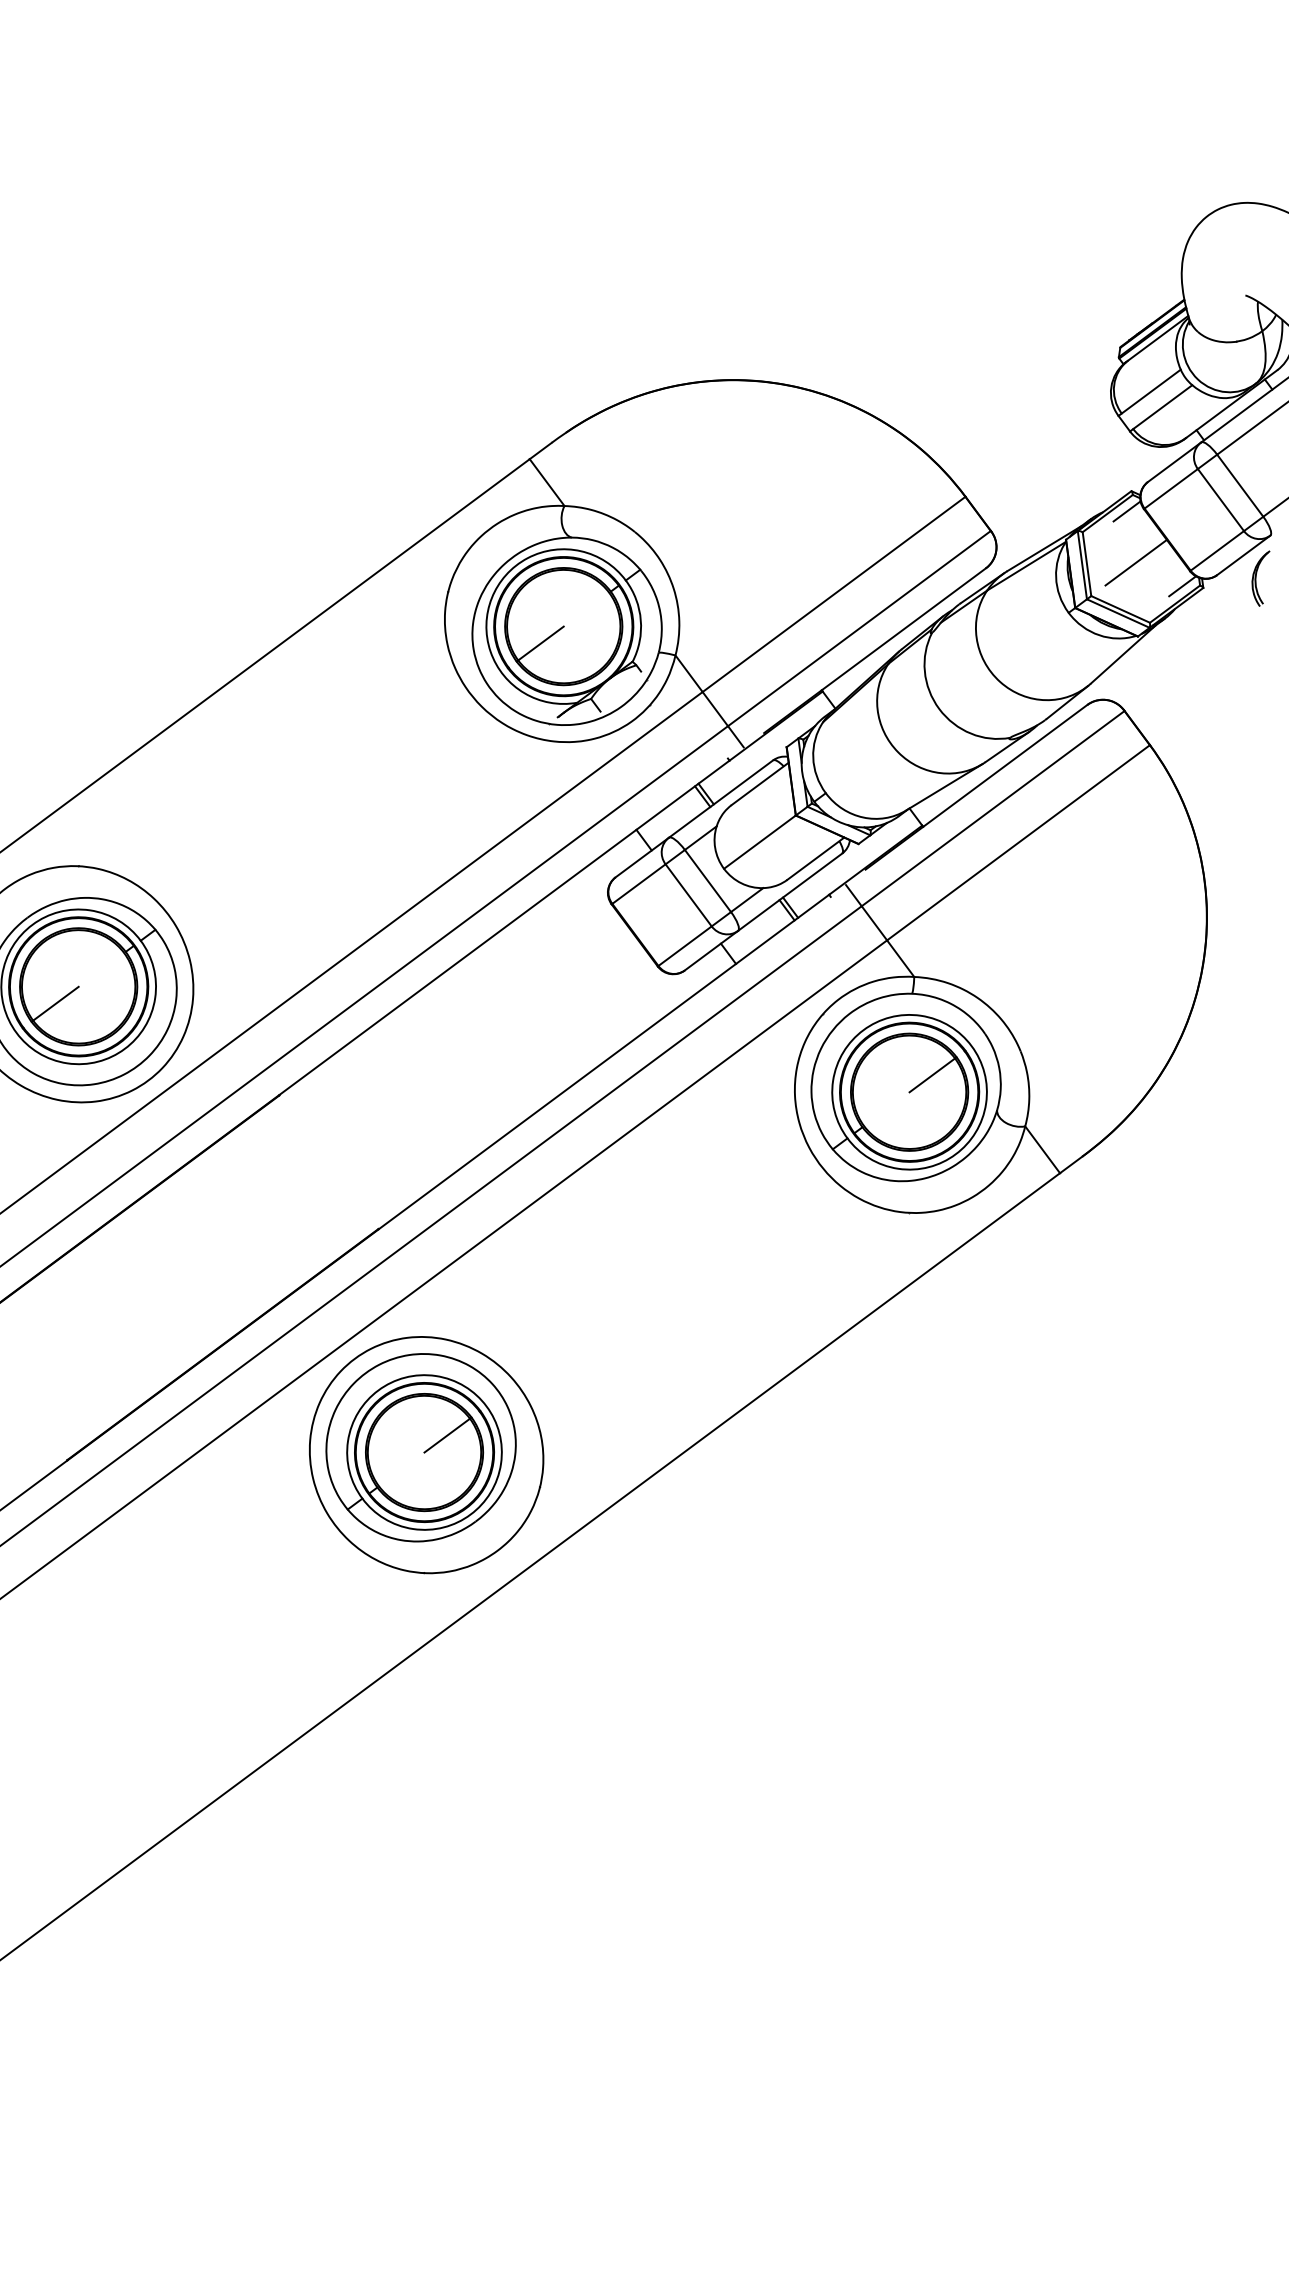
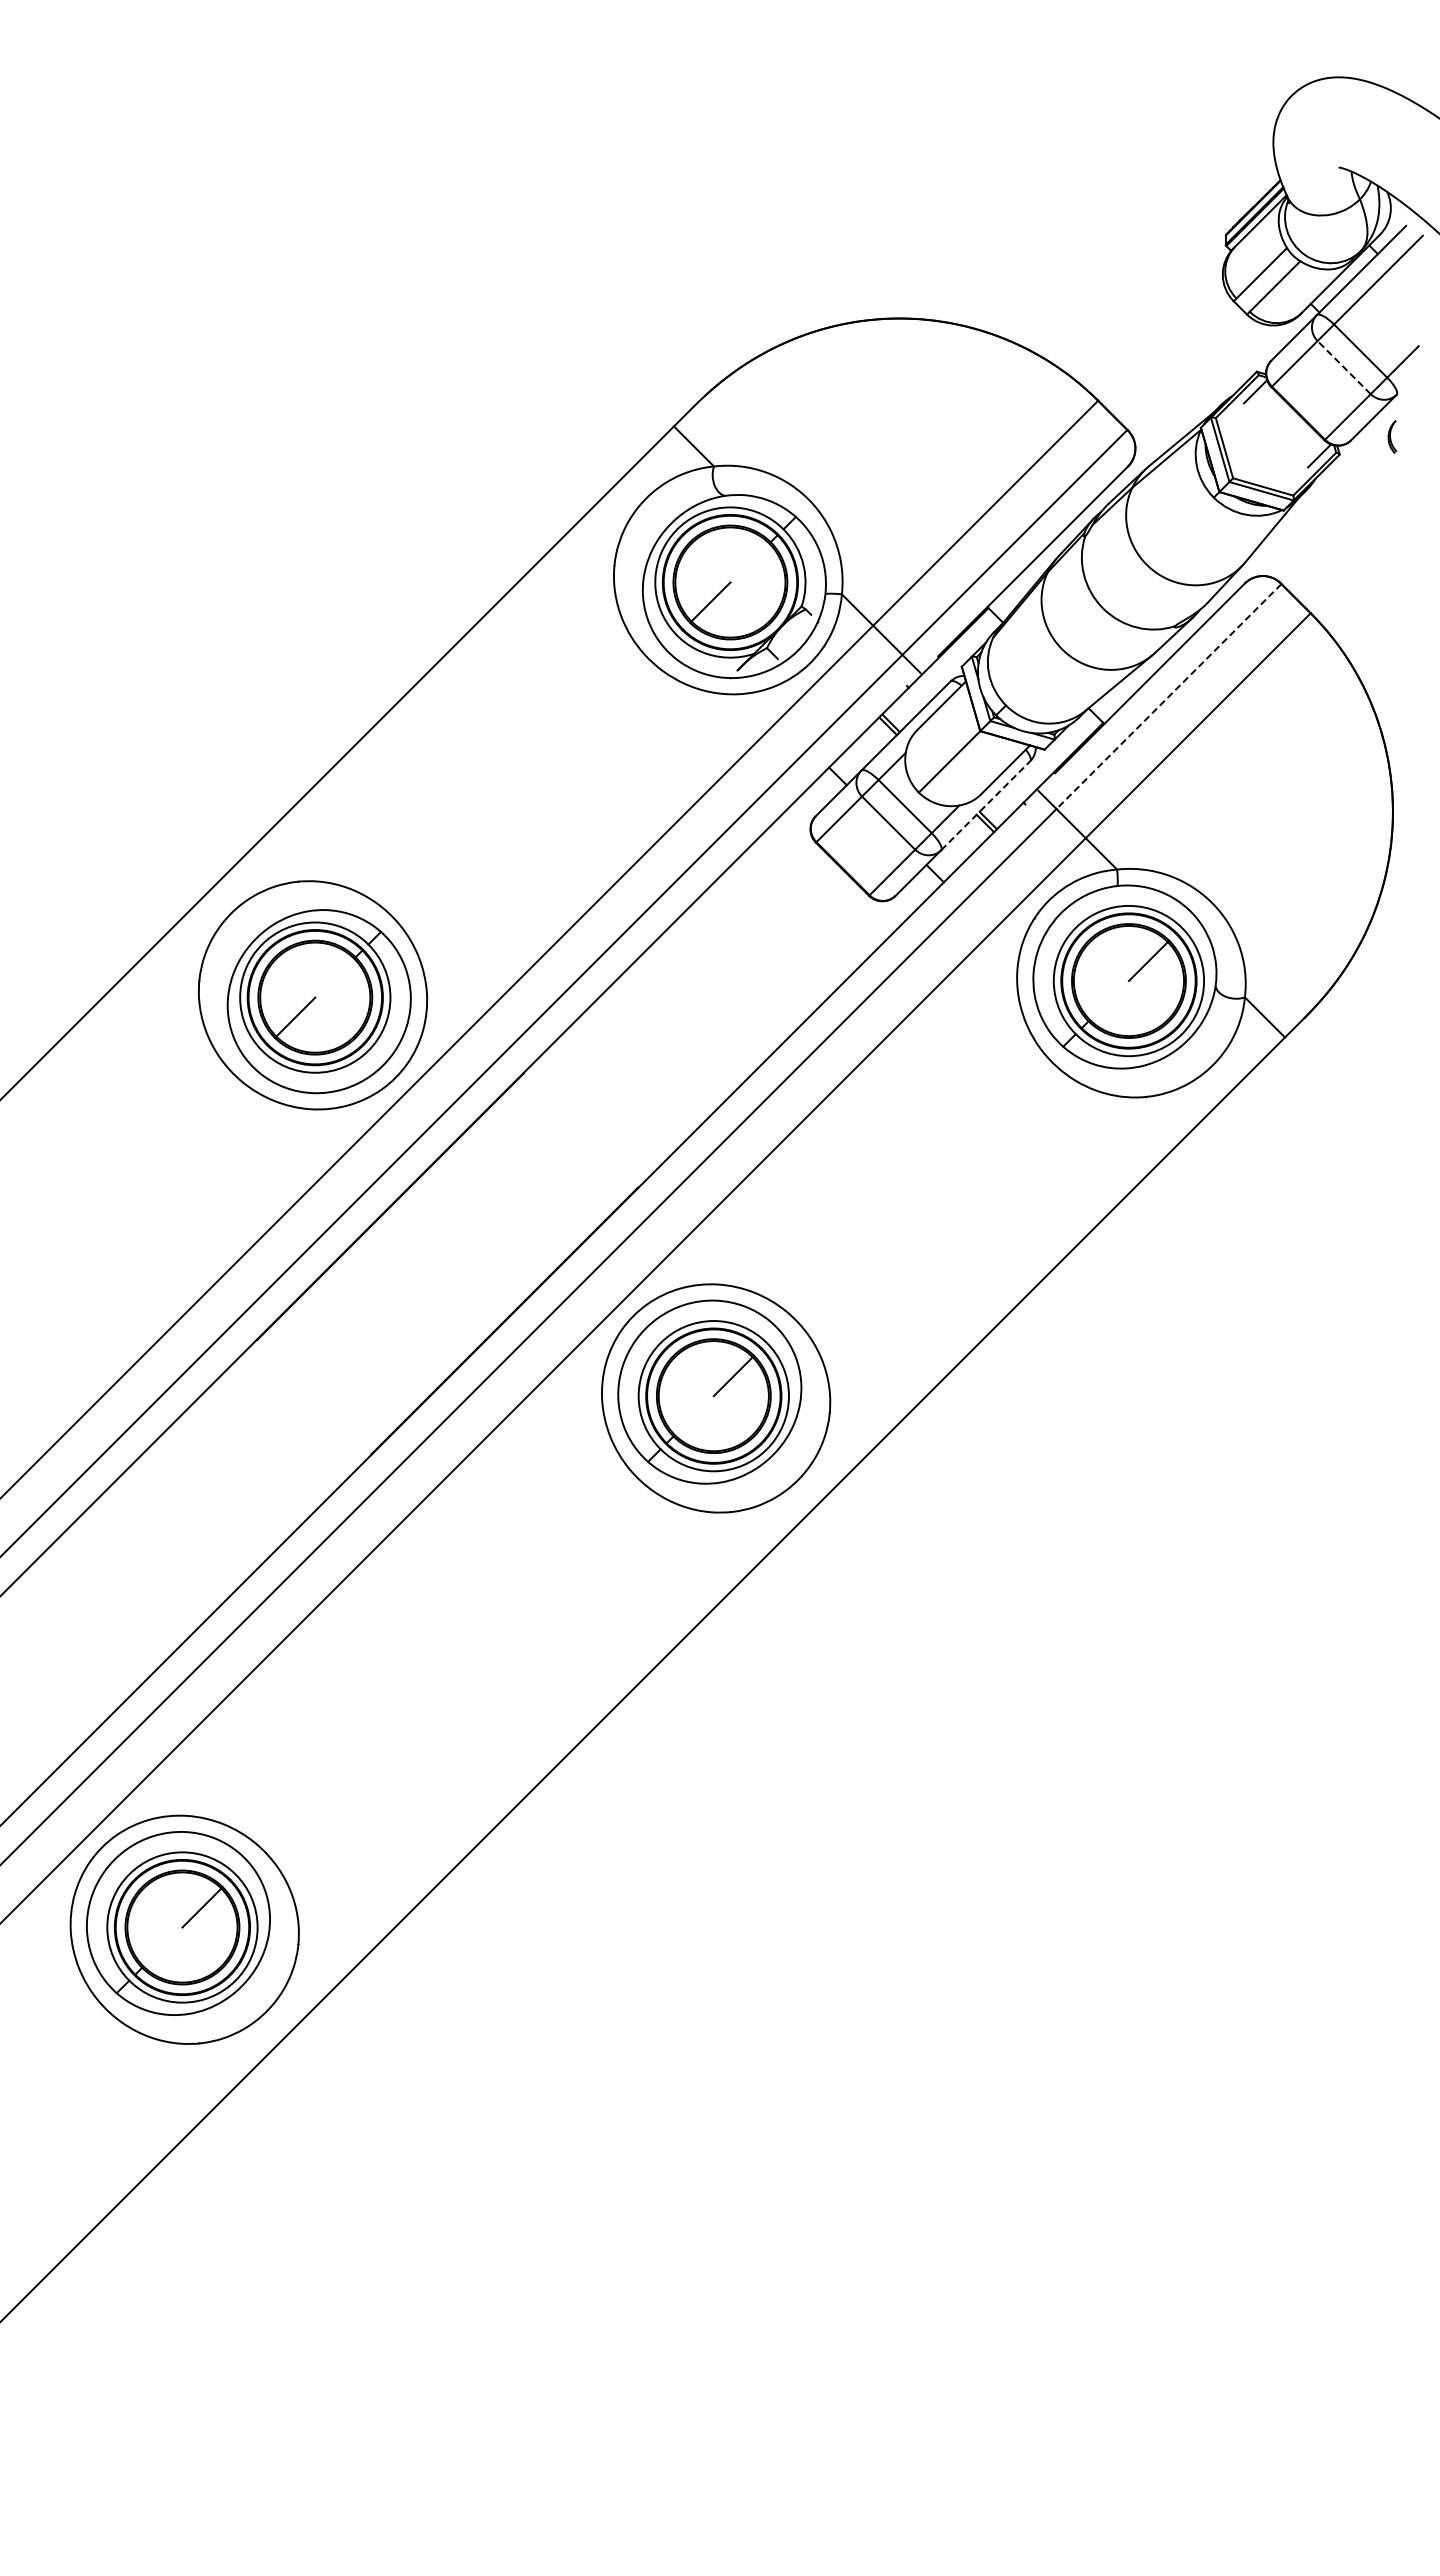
line: (1221, 500) -> (1344, 367), solid -> dashed
line: (1136, 562) -> (1271, 439), removed
part: (1259, 577) -> (1392, 436), size x0.6
line: (992, 808) -> (1168, 696), solid -> dashed
line: (790, 892) -> (986, 805), solid -> dashed

